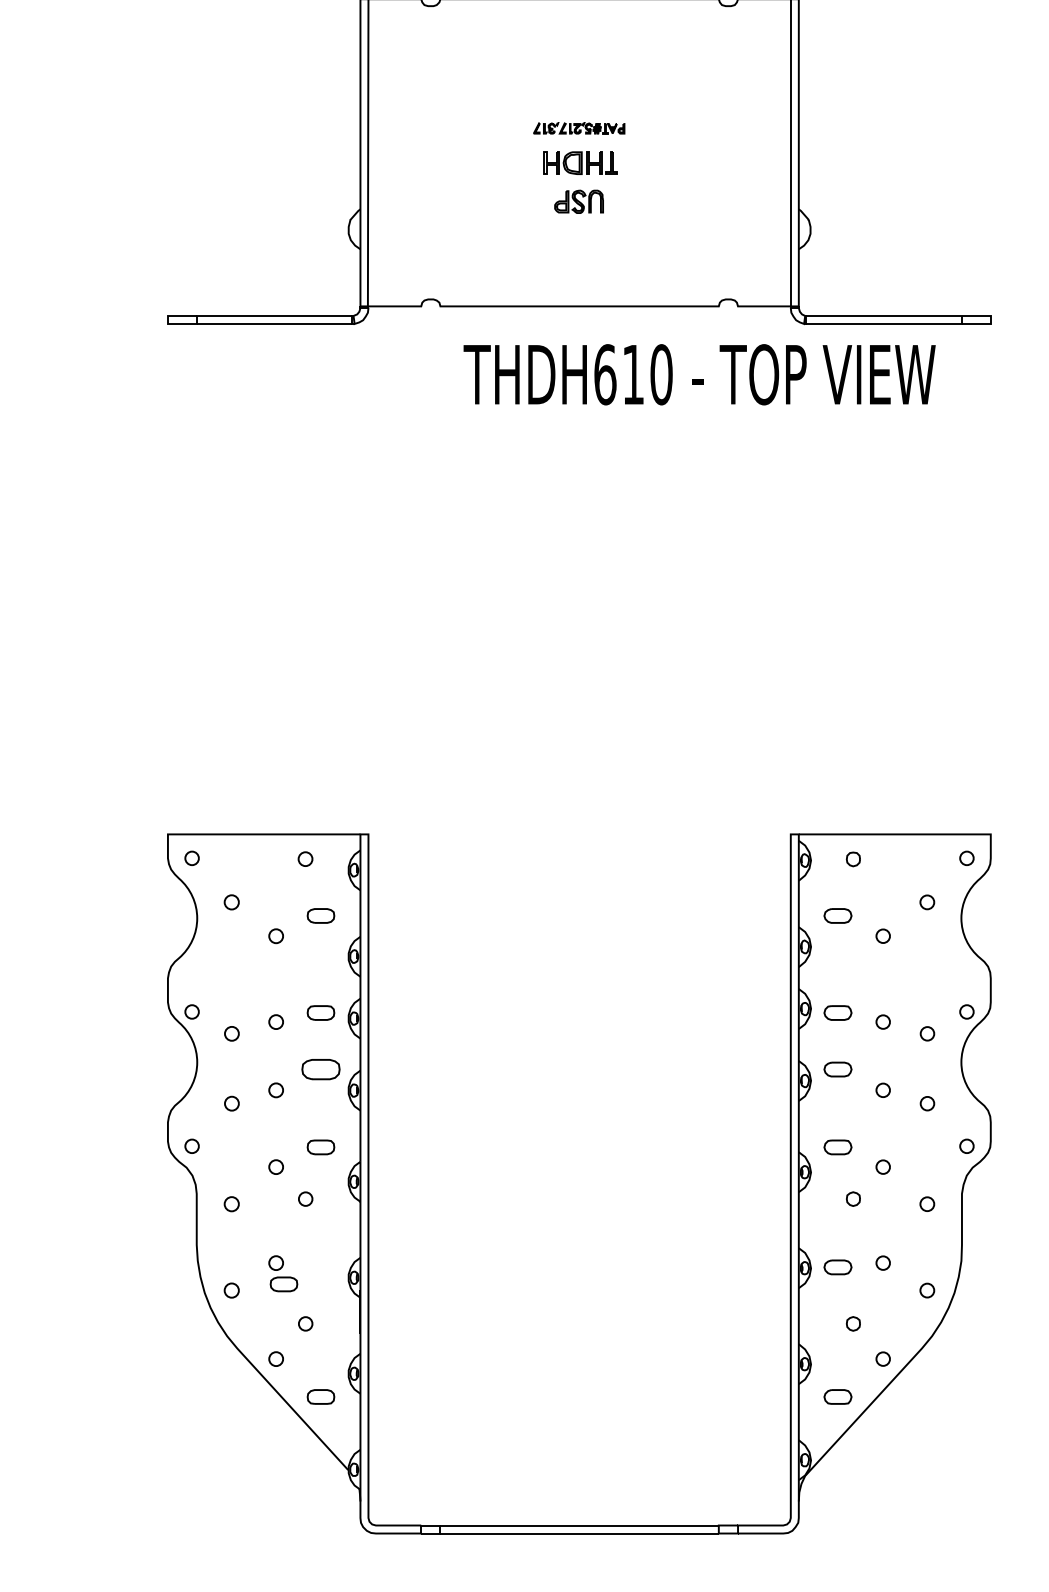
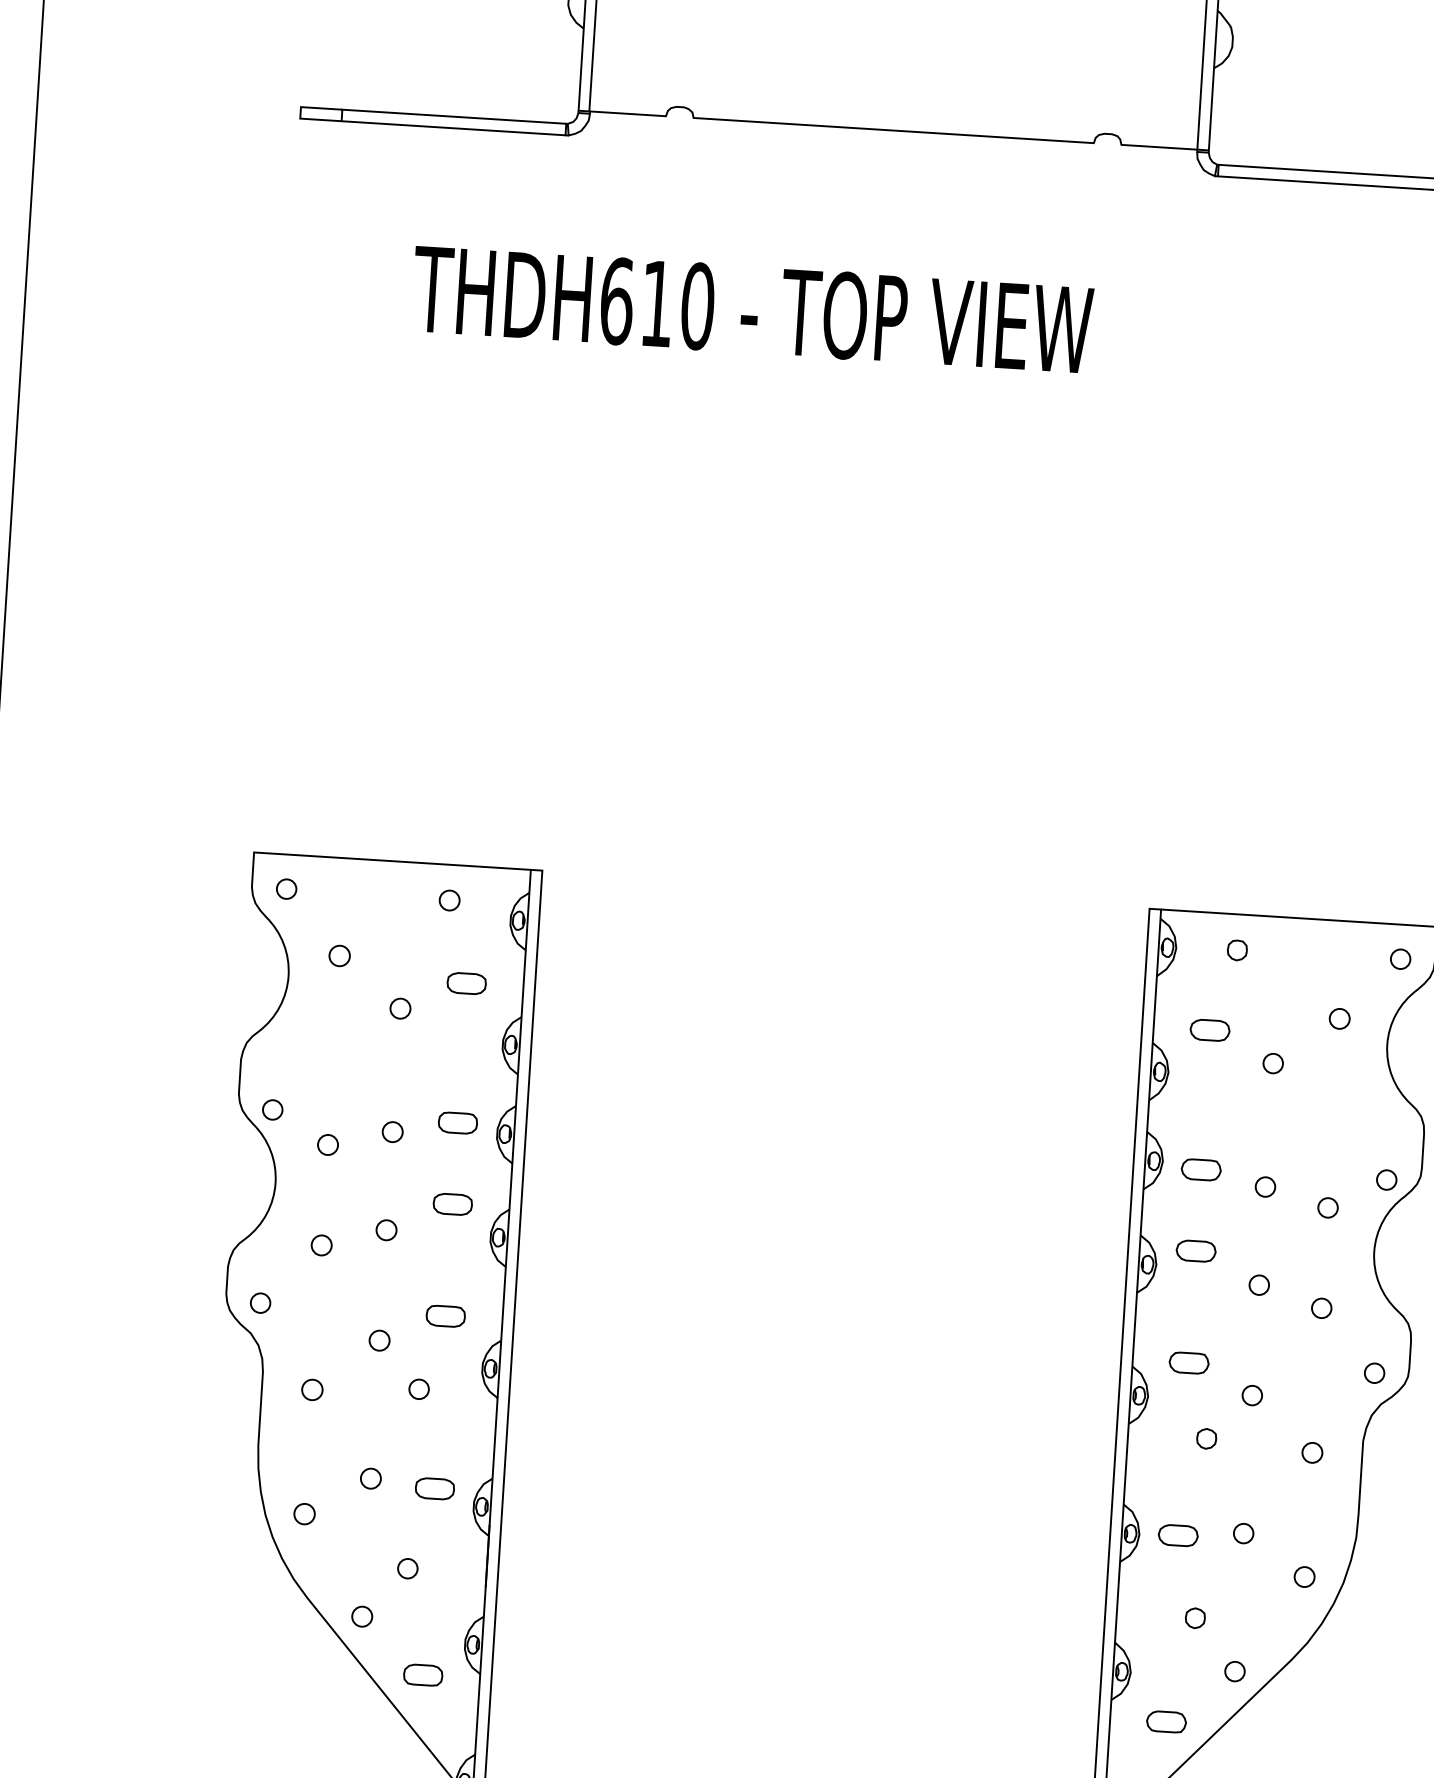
text: (699, 374) -> (752, 309), moved
part: (320, 1069) -> (452, 1204), size x0.71
part: (283, 1284) -> (434, 1488), moved

